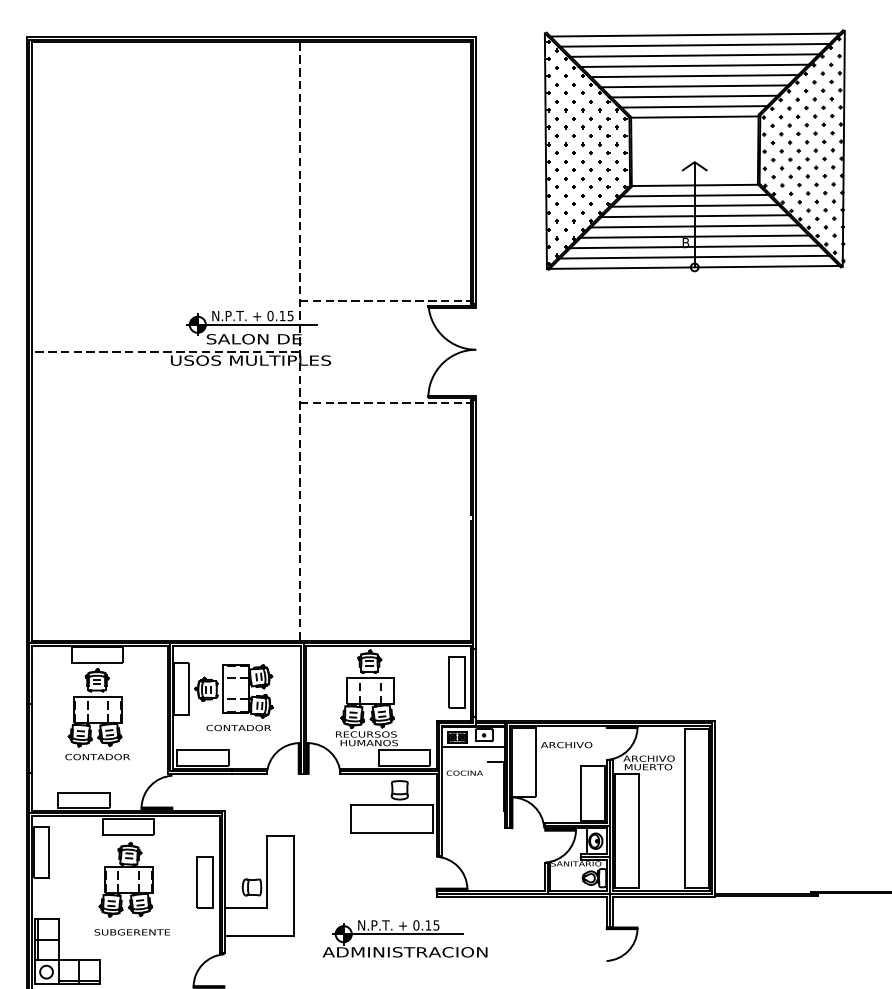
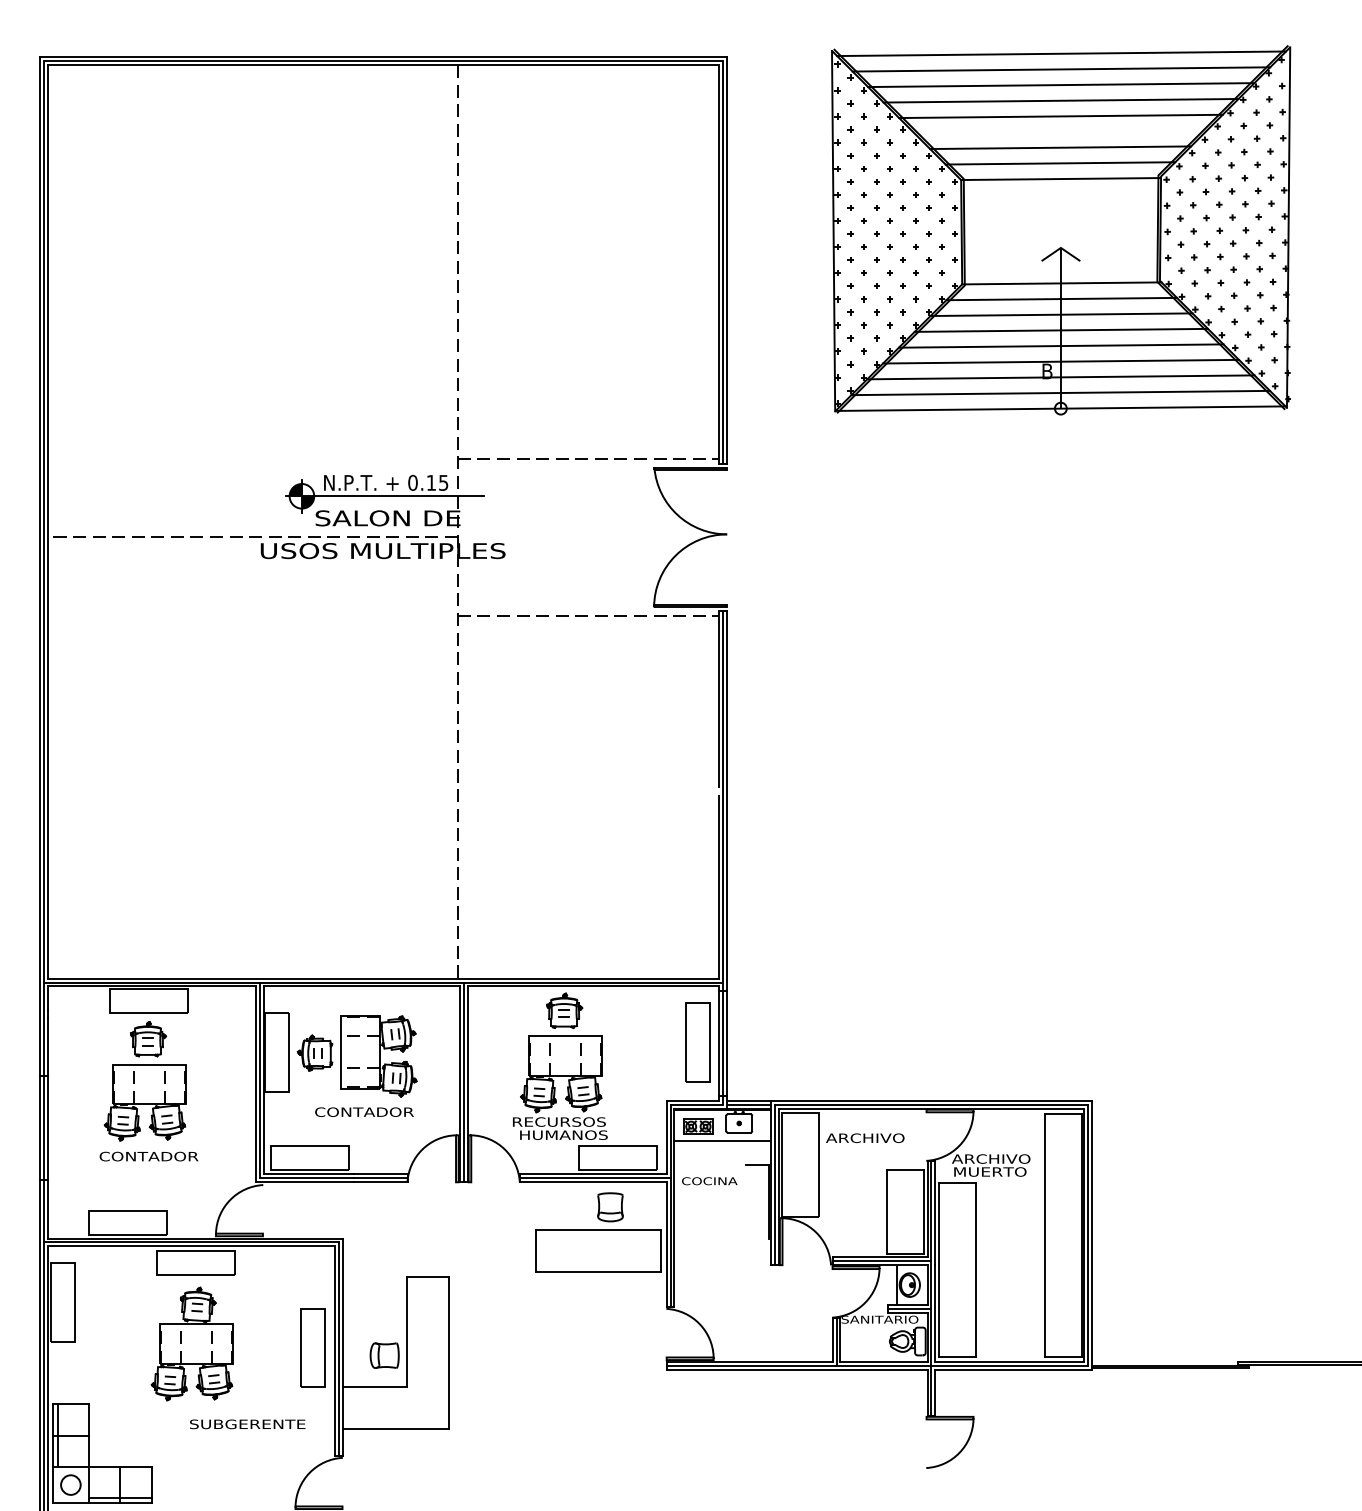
line: (694, 86) -> (1060, 132), removed
text: (131, 932) -> (246, 1424), moved
part: (404, 938) -> (617, 1433), removed

